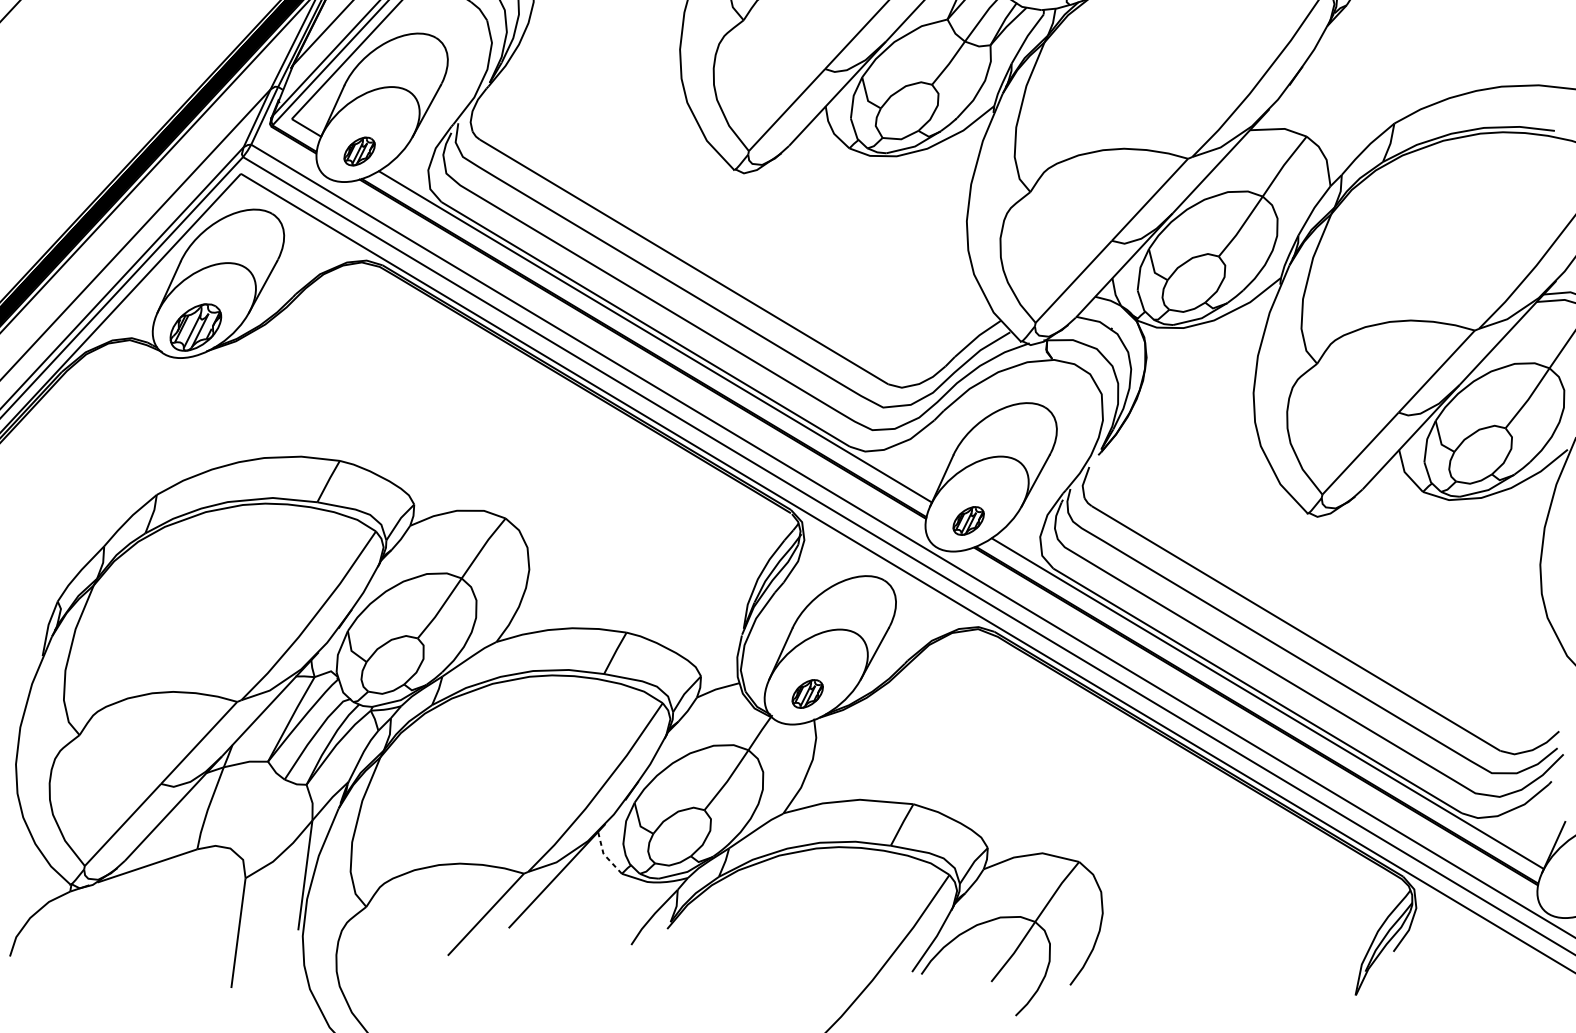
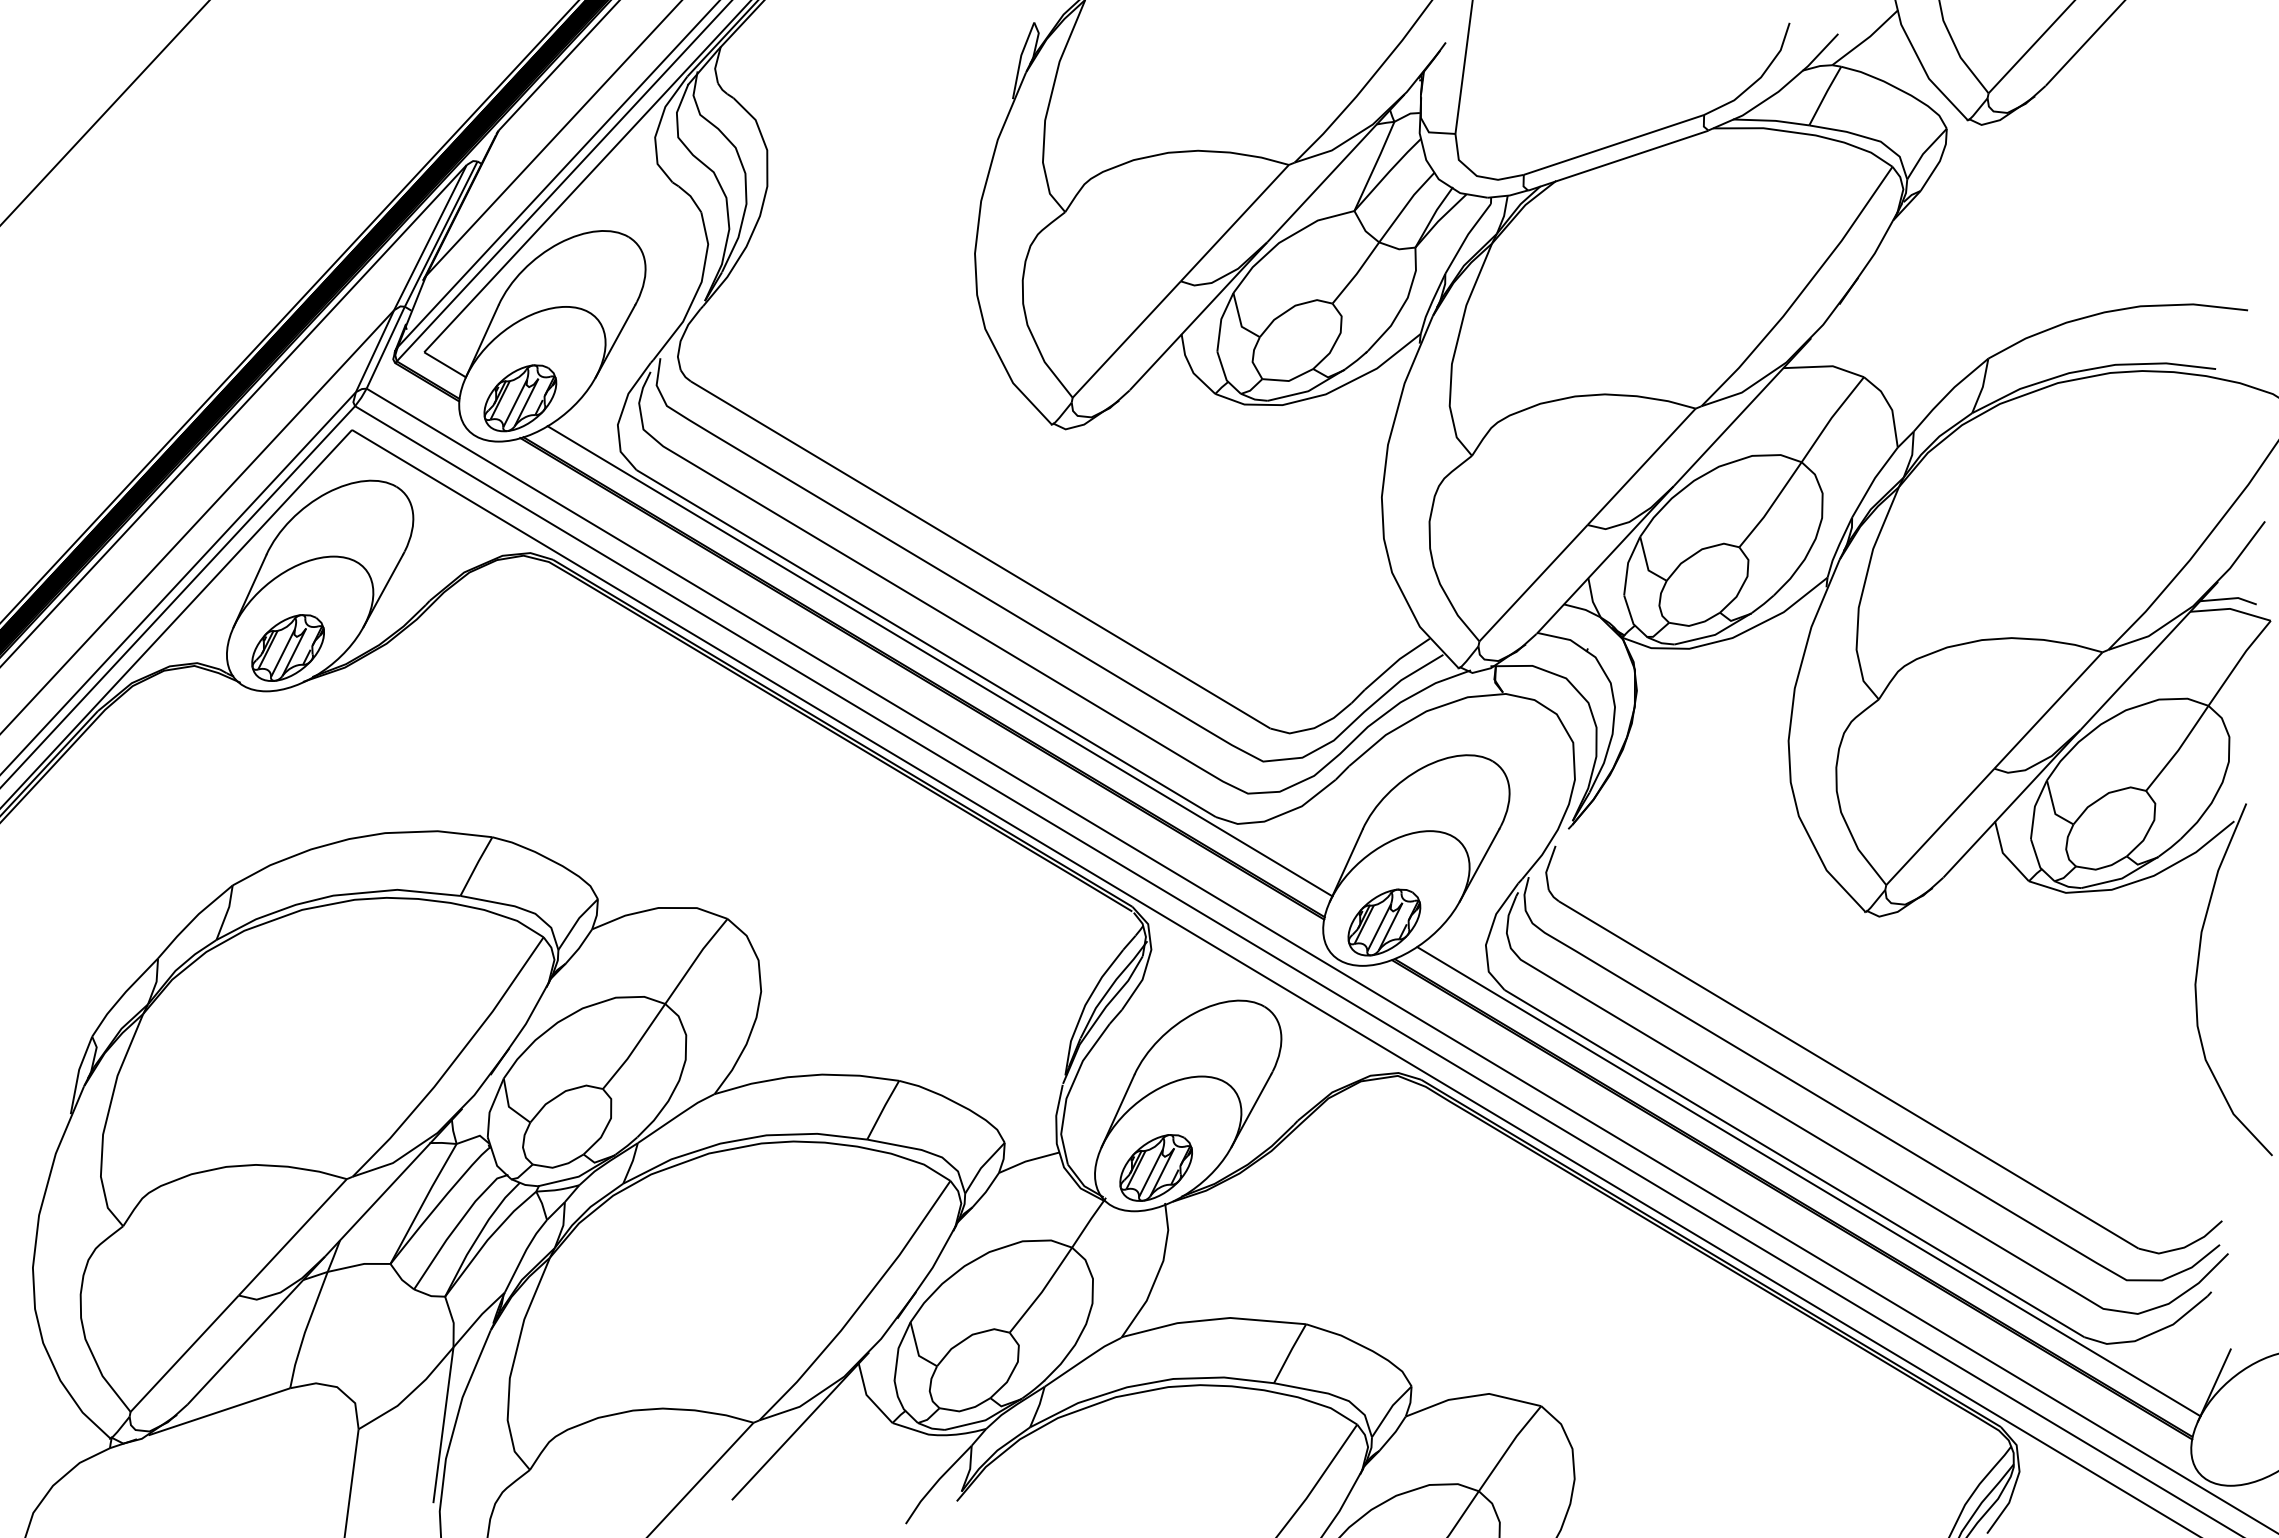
part: (359, 151) -> (520, 398), size x1.67
part: (968, 521) -> (1384, 922), size x1.67
part: (807, 693) -> (1155, 1167), size x1.67
line: (604, 855) -> (867, 1396), dashed -> solid

